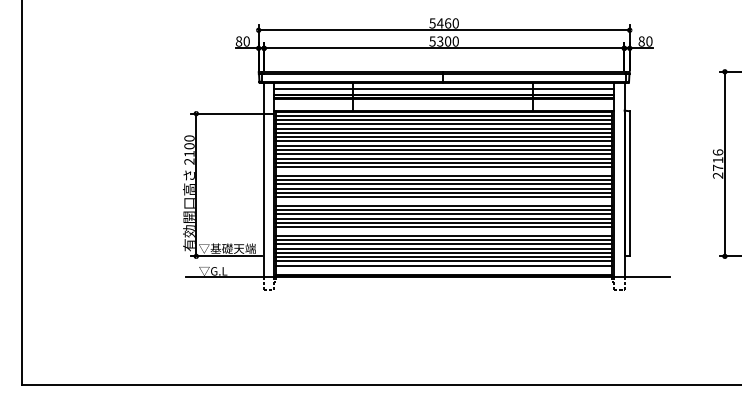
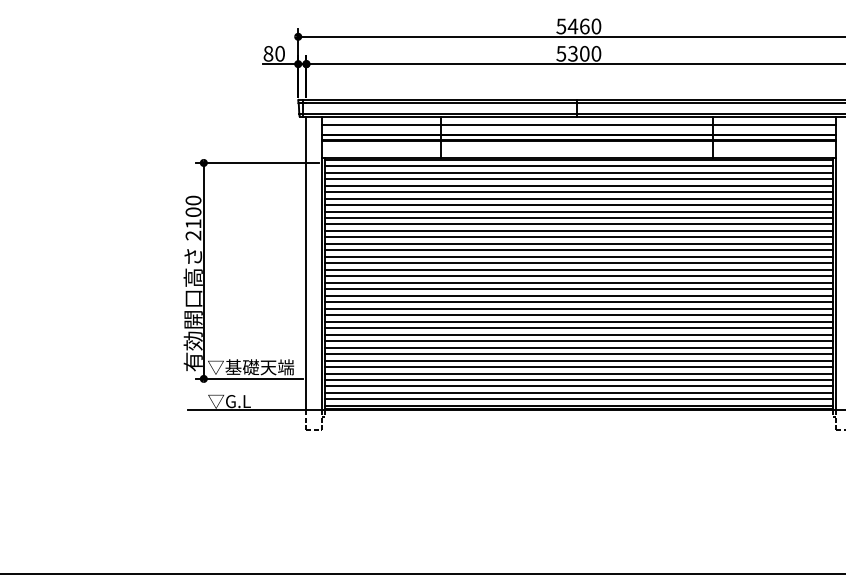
line: (444, 171) -> (579, 250), added
line: (444, 201) -> (579, 295), added
line: (444, 231) -> (579, 341), added
line: (444, 269) -> (579, 398), added

